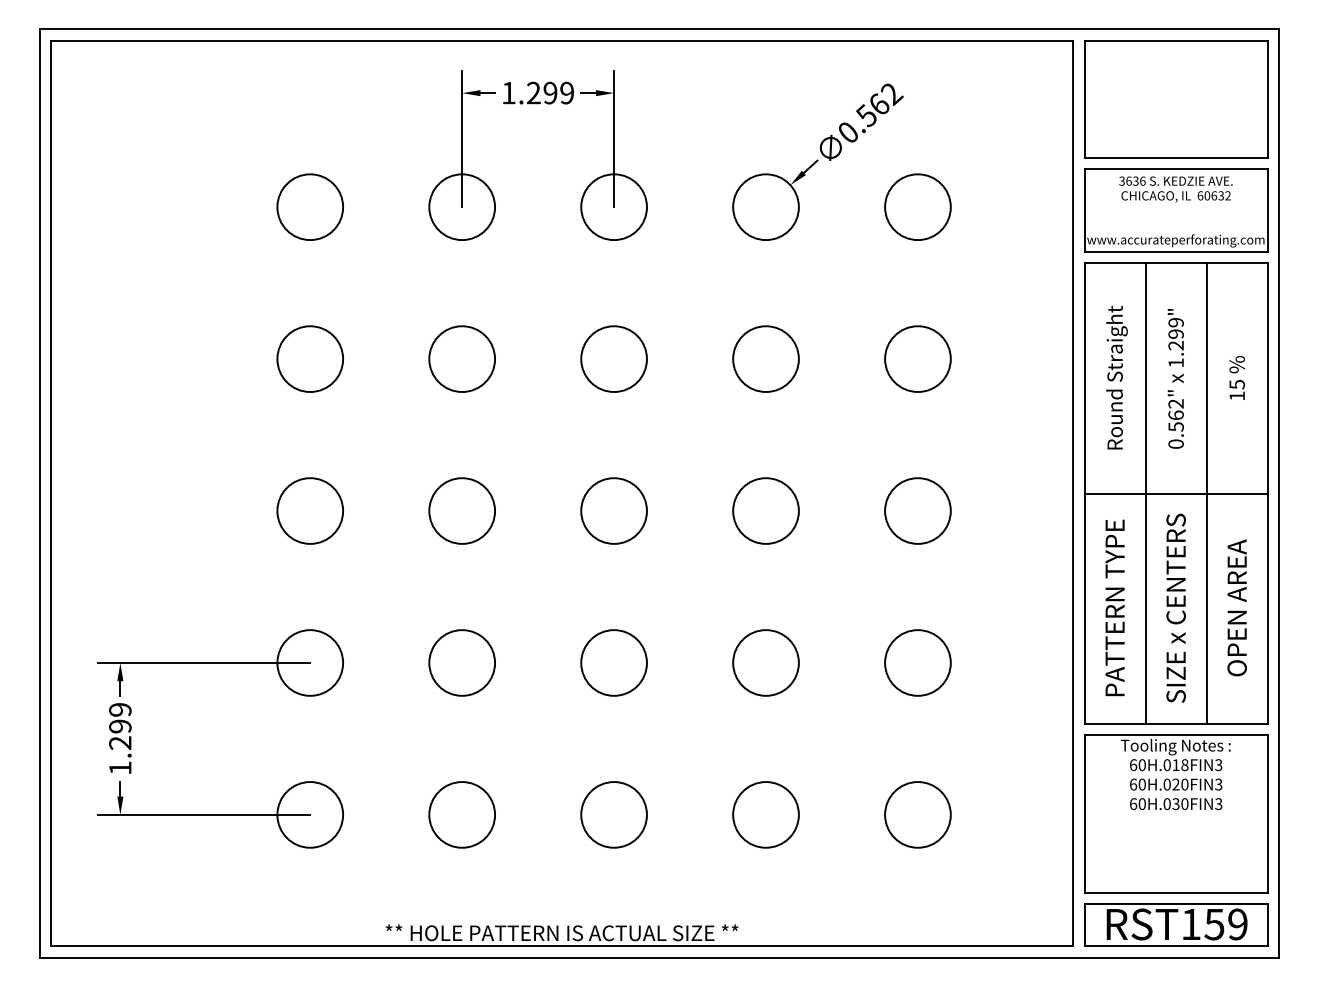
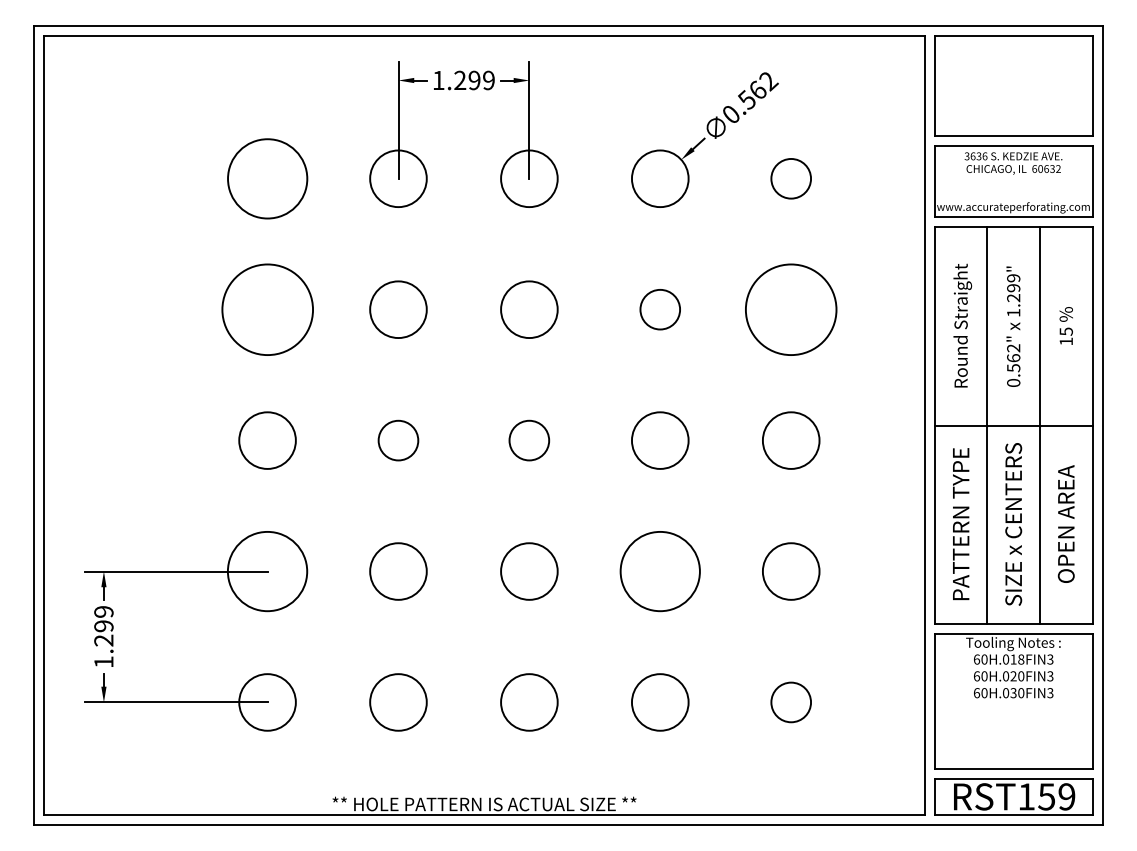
circle: (309, 206) -> (266, 178), size x1.4
circle: (917, 207) -> (790, 179), size x0.7
circle: (309, 358) -> (266, 309), size x1.6
circle: (765, 358) -> (659, 309), size x0.7
circle: (917, 358) -> (790, 309), size x1.6
circle: (462, 510) -> (398, 440), size x0.7
circle: (613, 510) -> (528, 440), size x0.7
circle: (310, 662) -> (267, 571), size x1.4
circle: (765, 662) -> (659, 571), size x1.4
circle: (917, 814) -> (790, 702), size x0.7

